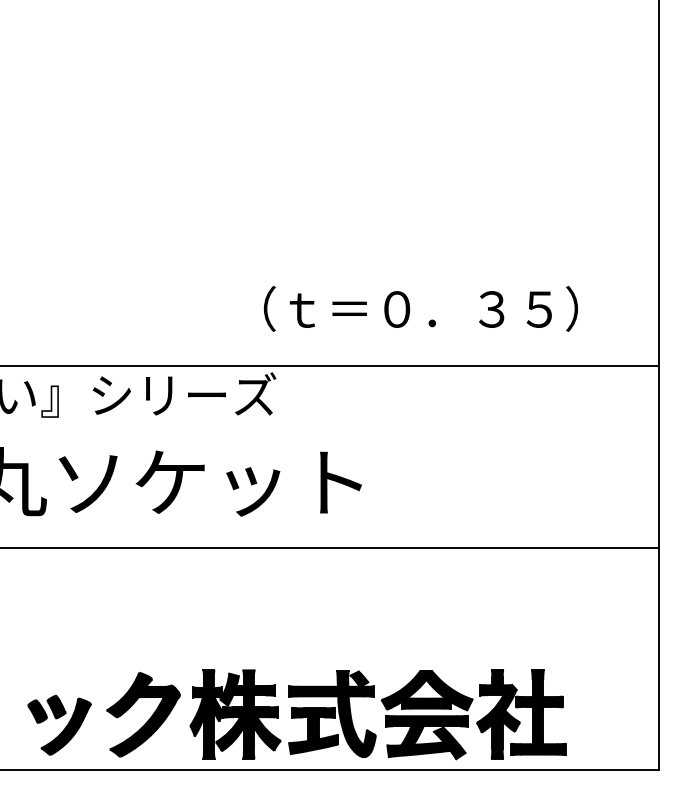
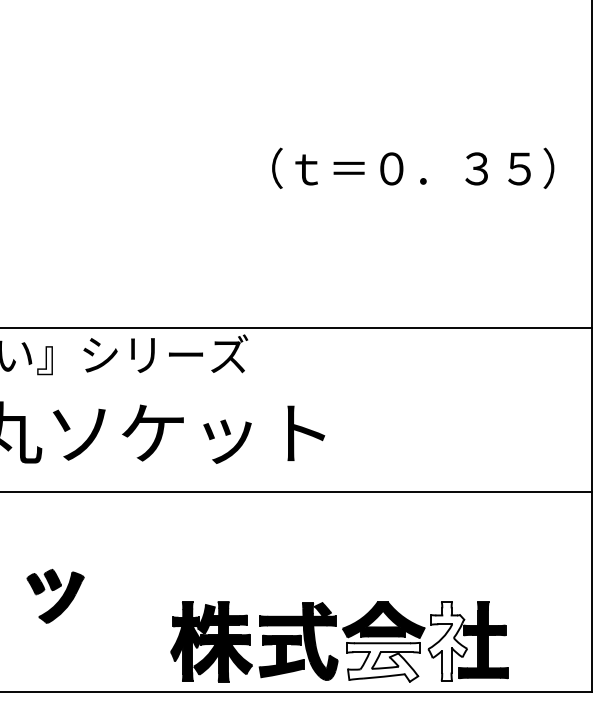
text: (421, 307) -> (413, 167), moved
fill: (498, 714) -> (447, 641), removed
part: (148, 718) -> (133, 645), removed
part: (59, 725) -> (55, 596), moved
fill: (426, 736) -> (383, 661), removed

